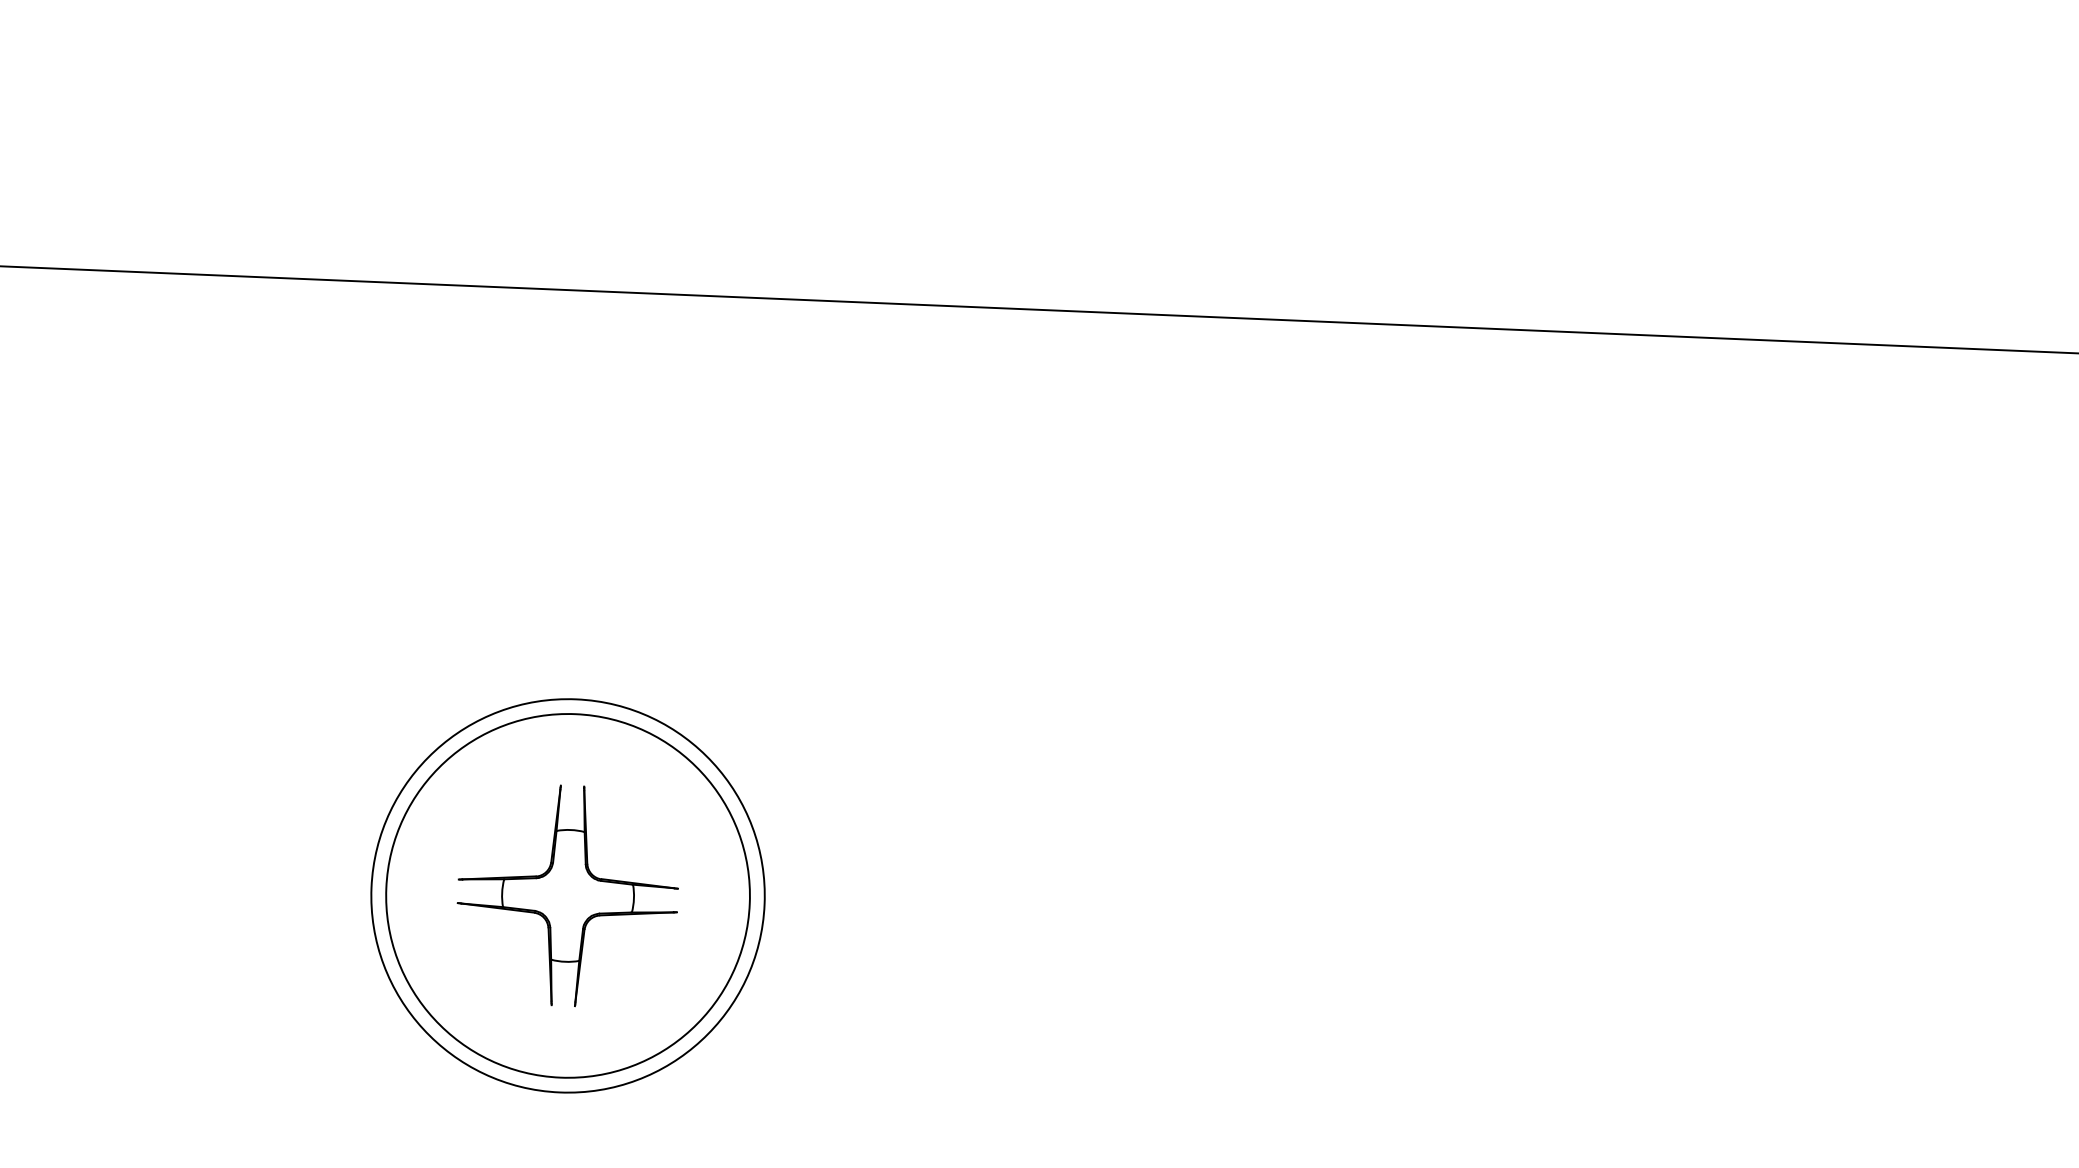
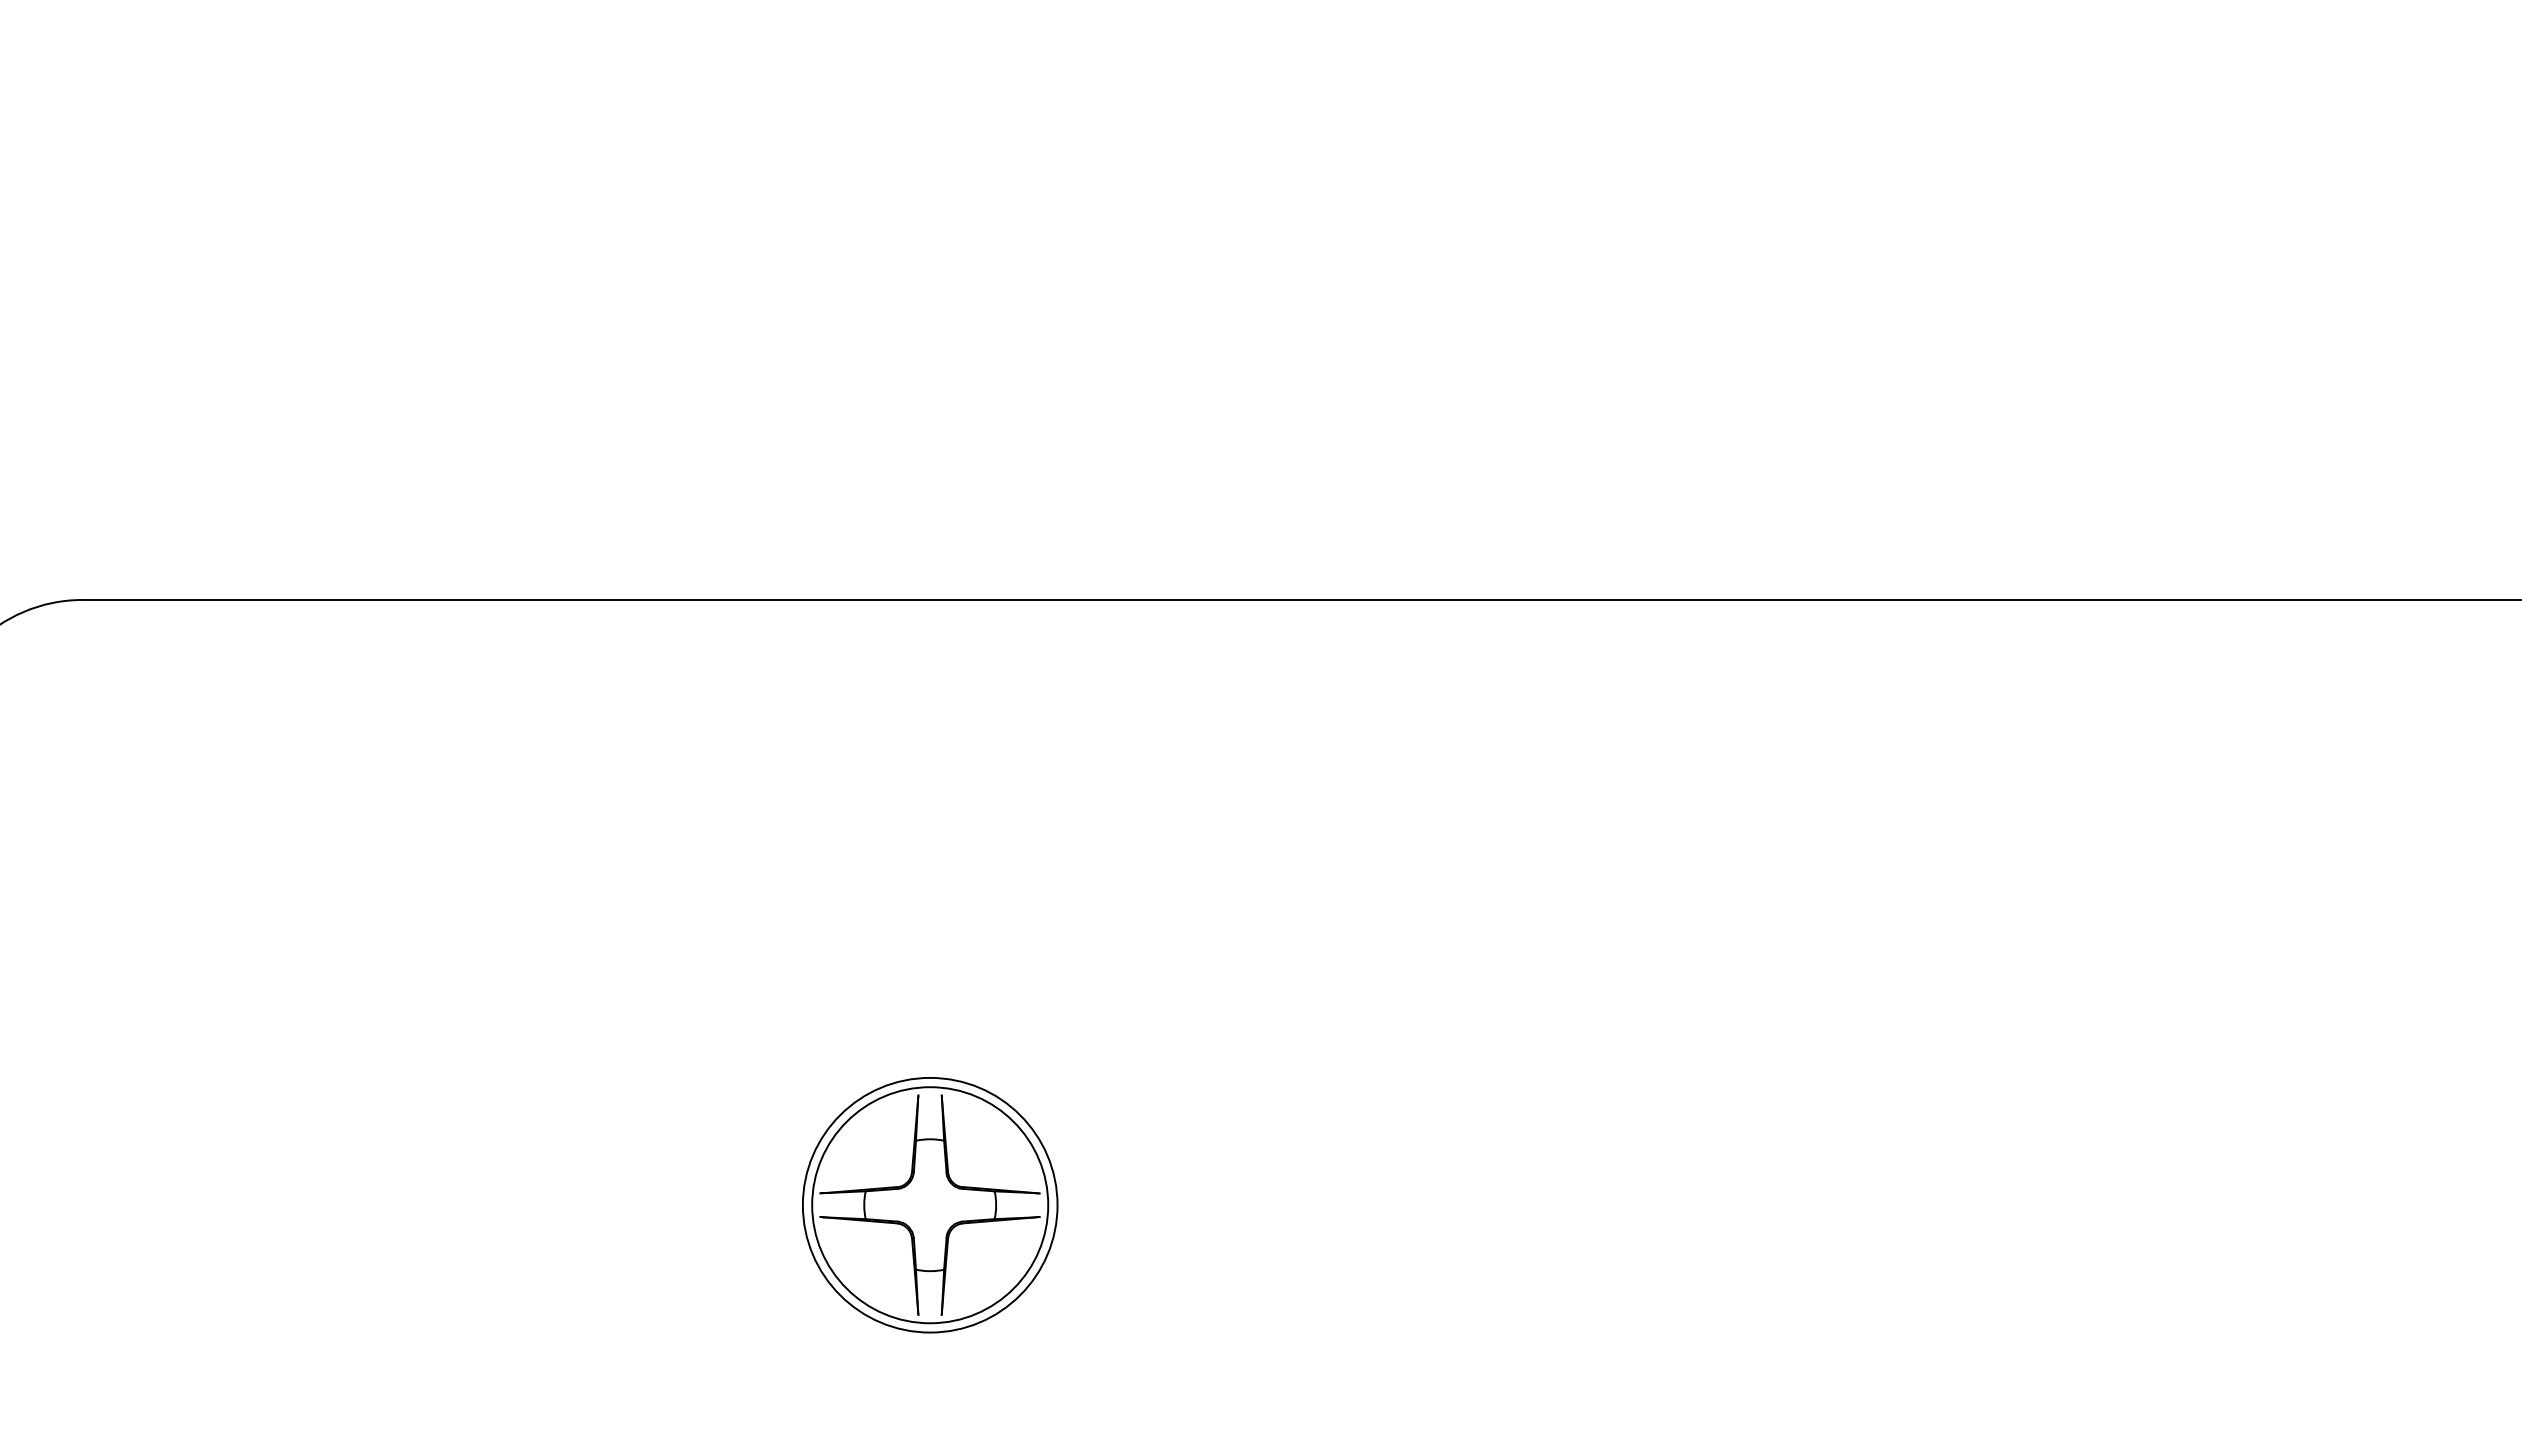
circle: (567, 895) -> (929, 1204), size x0.6
circle: (568, 896) -> (930, 1205), size x0.7

